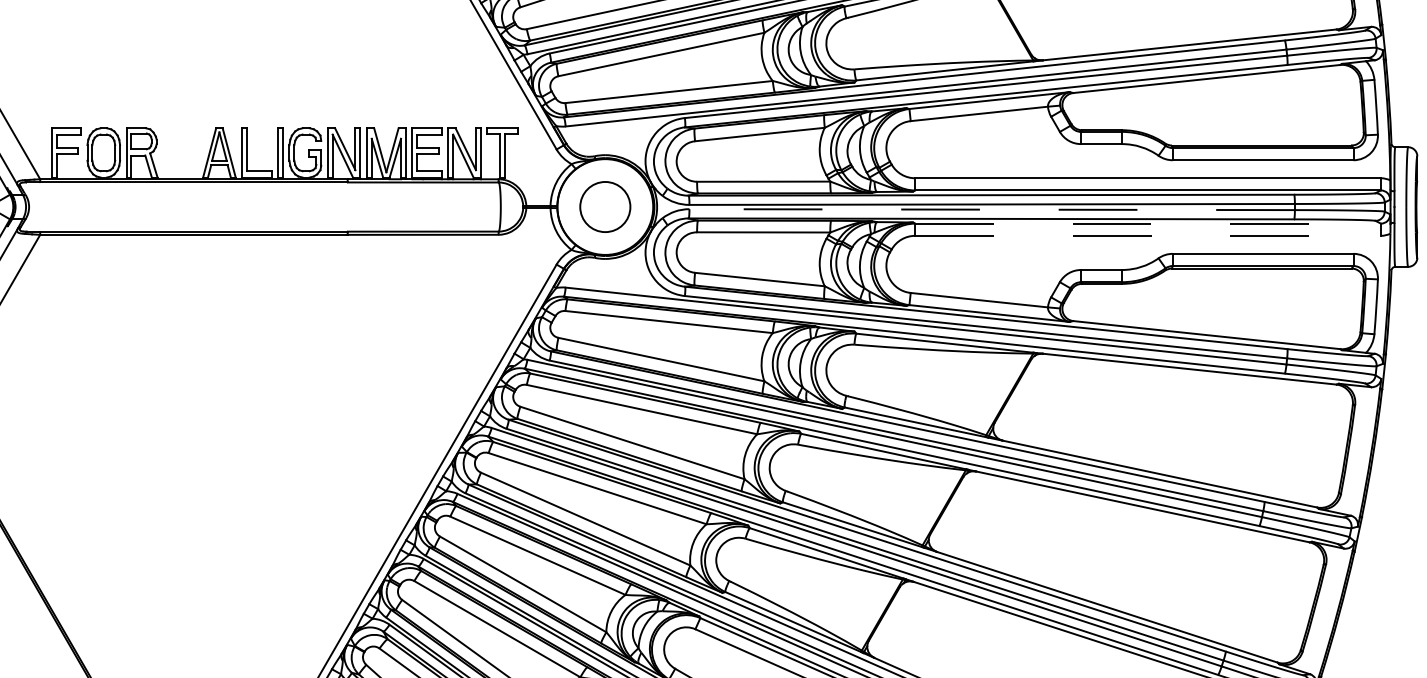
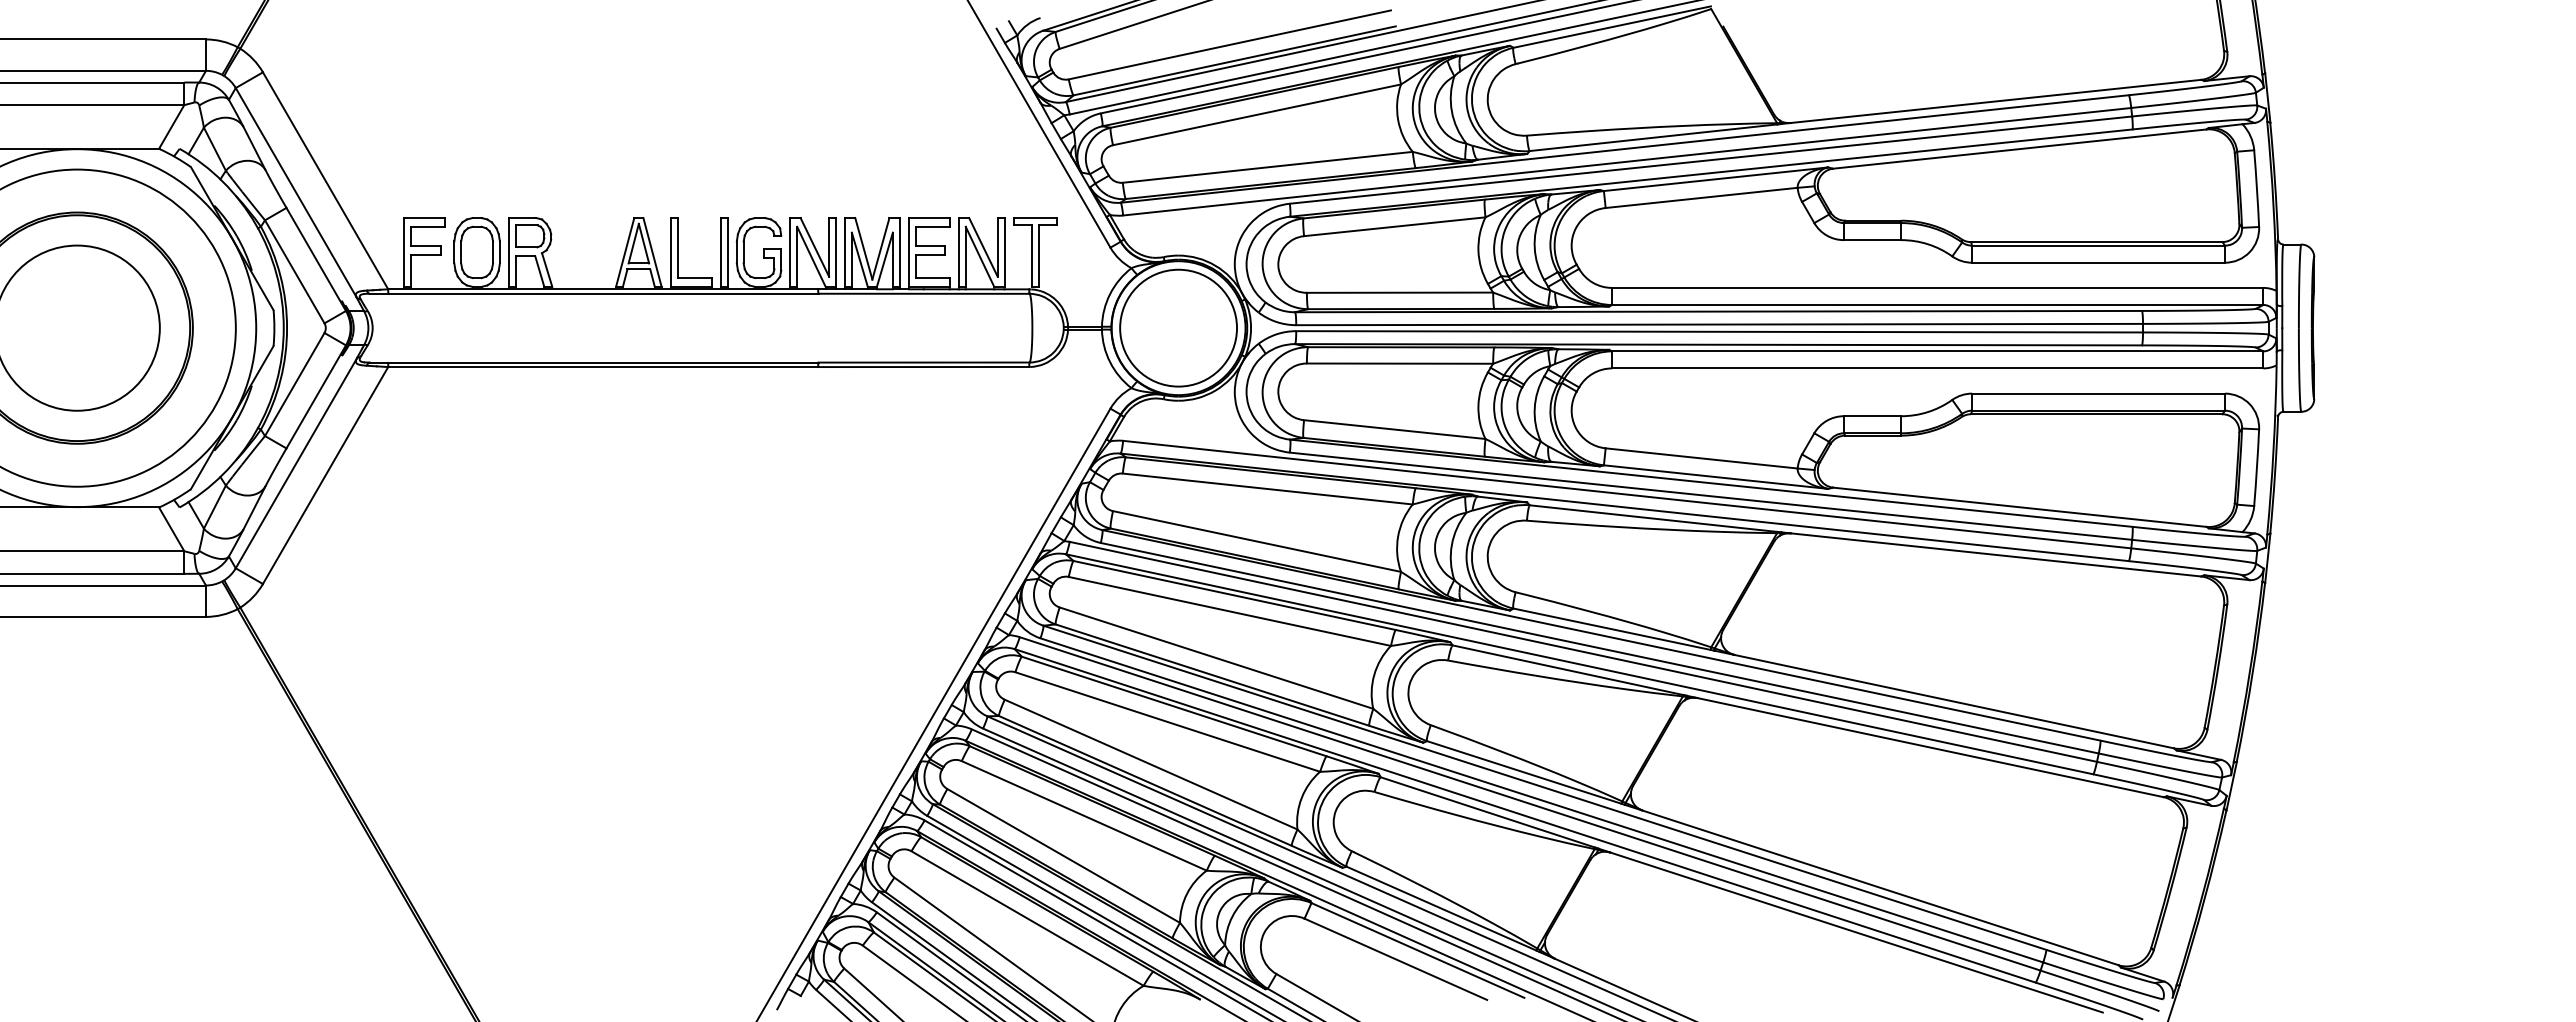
circle: (605, 206) -> (1178, 327), size x1.67
line: (992, 209) -> (1719, 331), dashed -> solid
line: (1147, 223) -> (1937, 351), dashed -> solid
line: (1147, 235) -> (1937, 368), dashed -> solid

